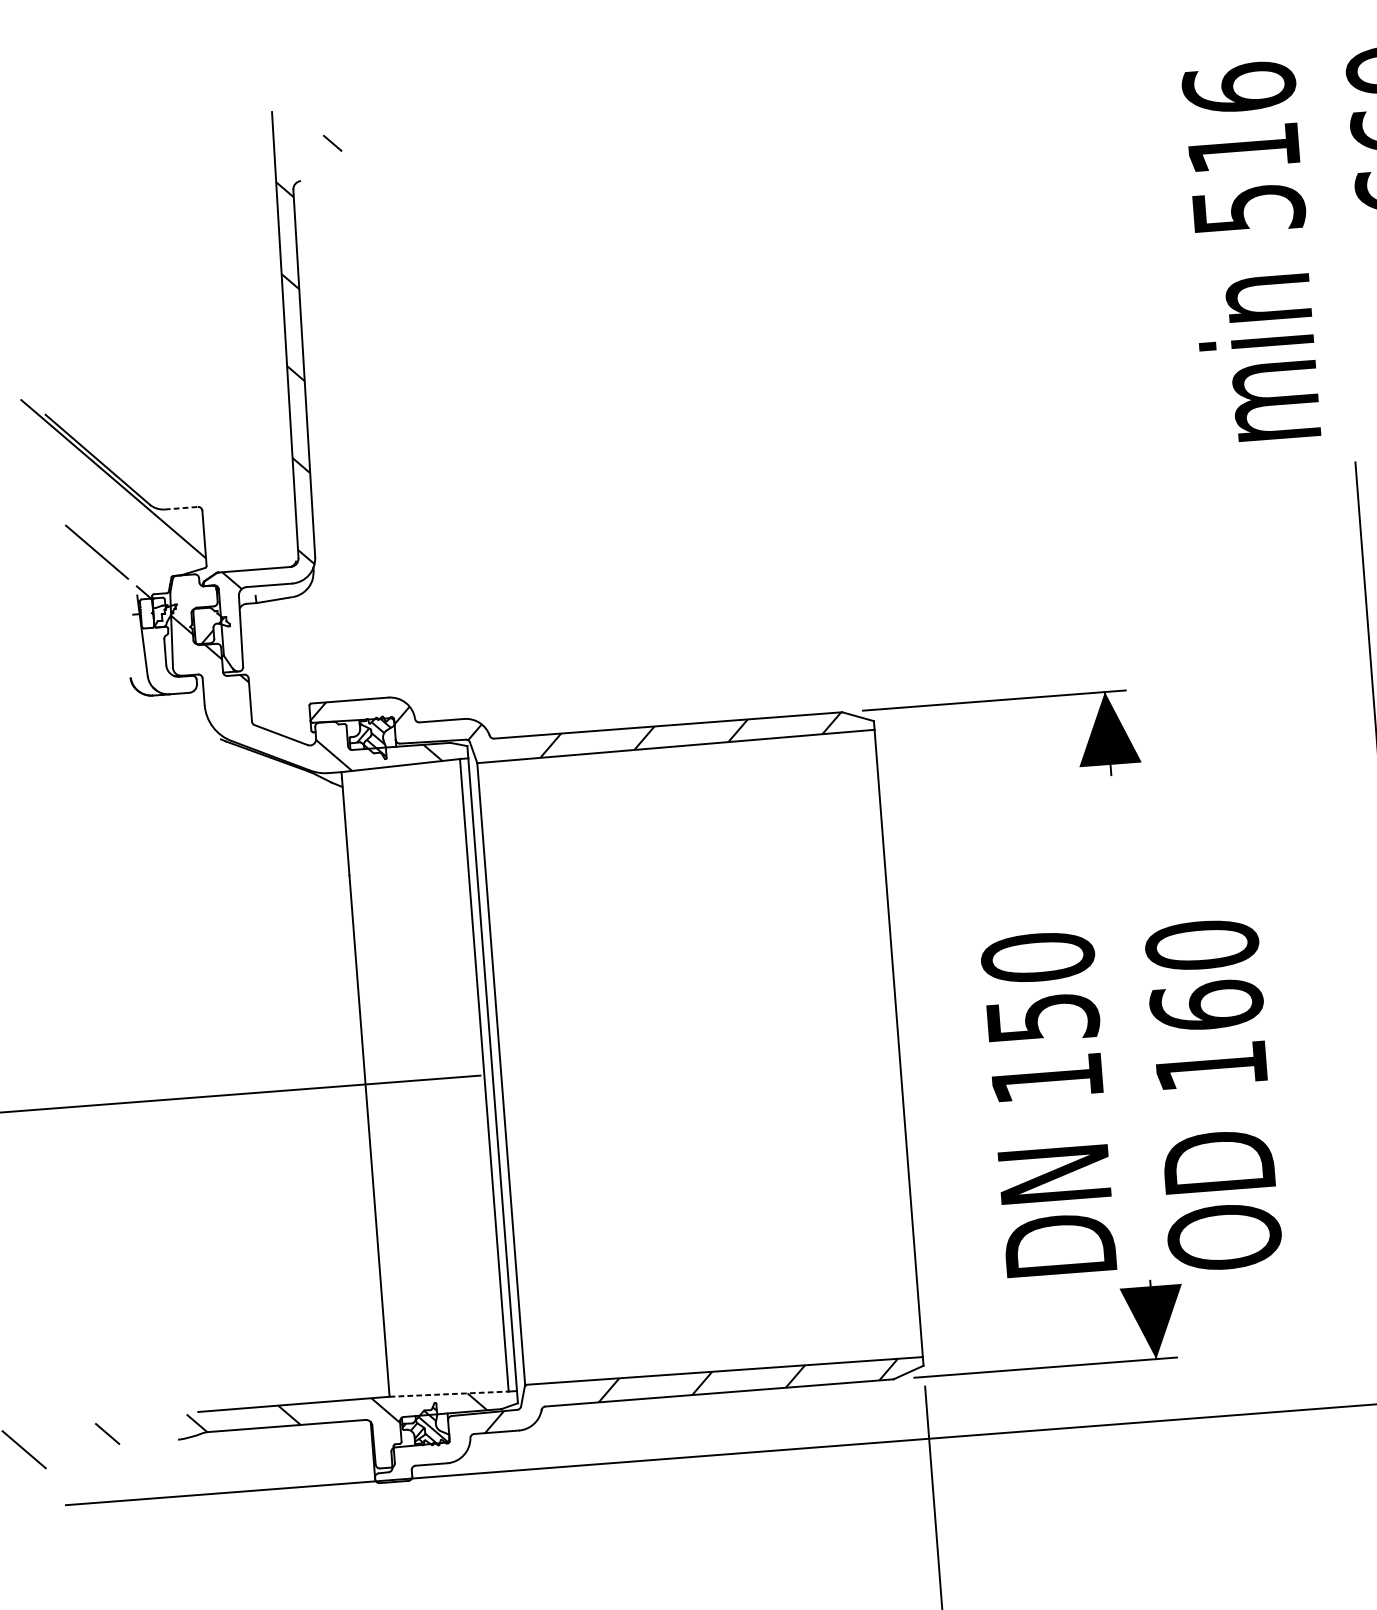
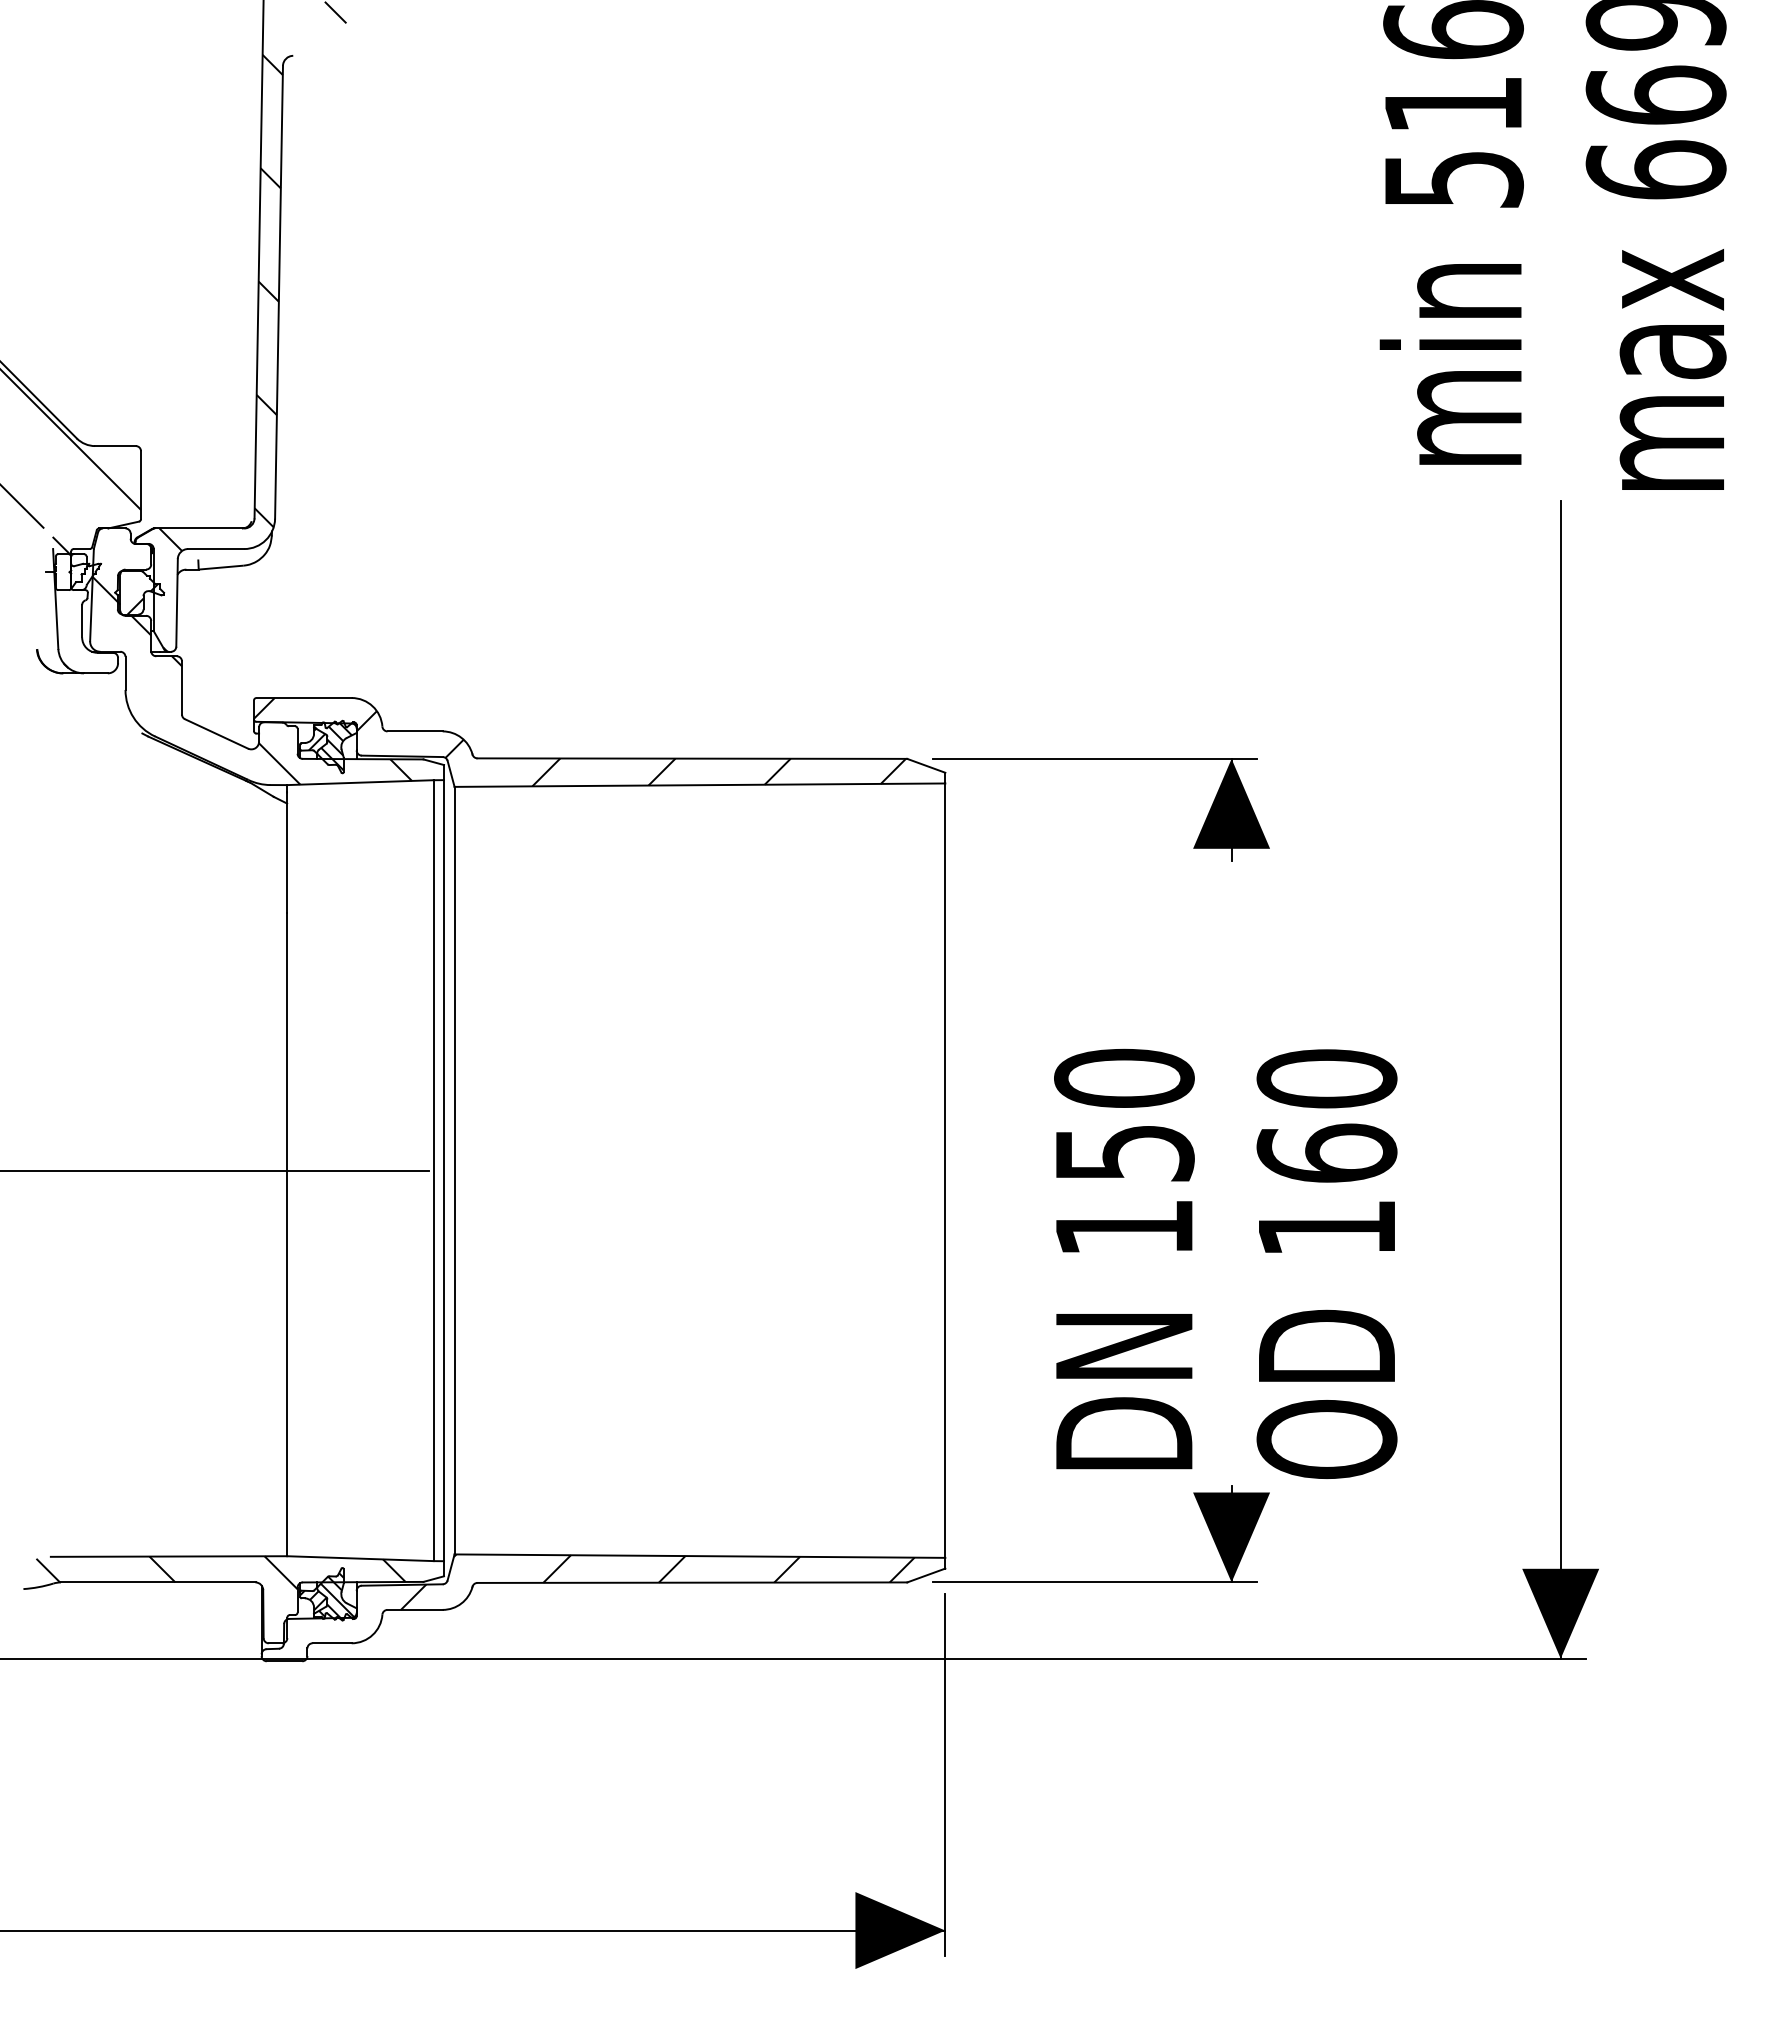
line: (182, 508) -> (116, 446), dashed -> solid
line: (449, 1394) -> (360, 1558), dashed -> solid

